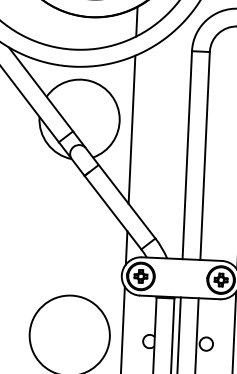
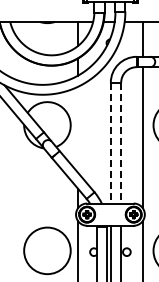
line: (132, 129) -> (78, 129), removed
line: (186, 155) -> (110, 143), solid -> dashed
line: (205, 156) -> (121, 143), solid -> dashed

